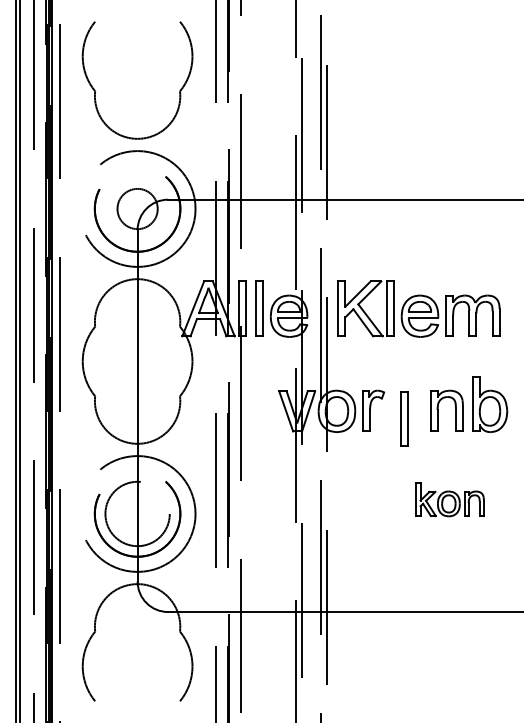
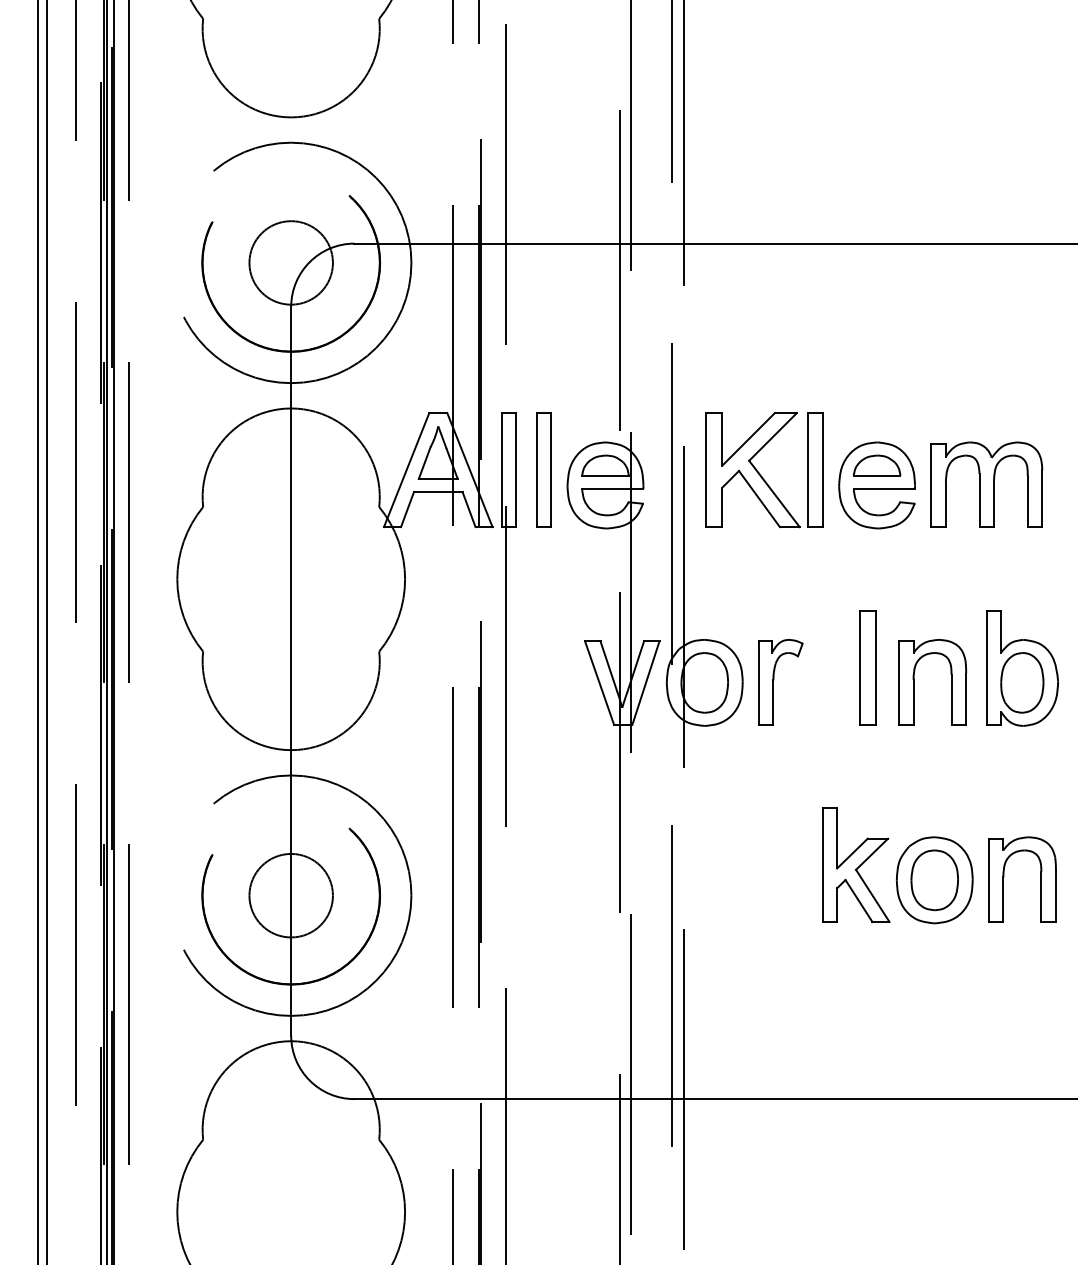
part: (404, 418) -> (867, 666), moved
part: (450, 499) -> (940, 865), size x1.67
circle: (137, 513) -> (290, 894), size x0.62

